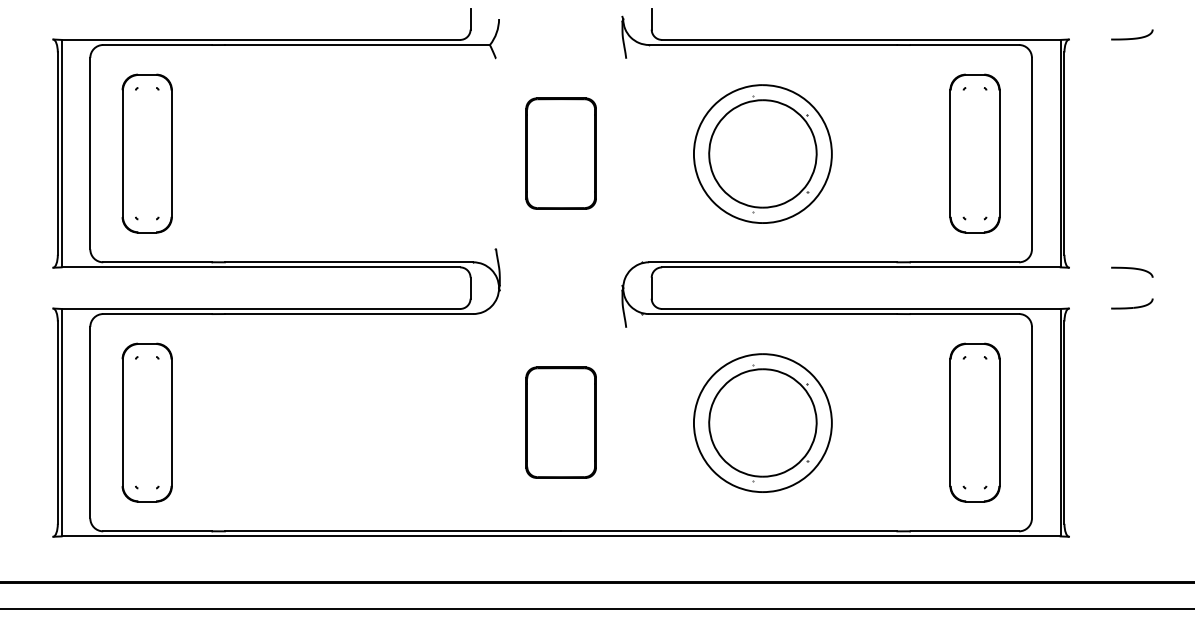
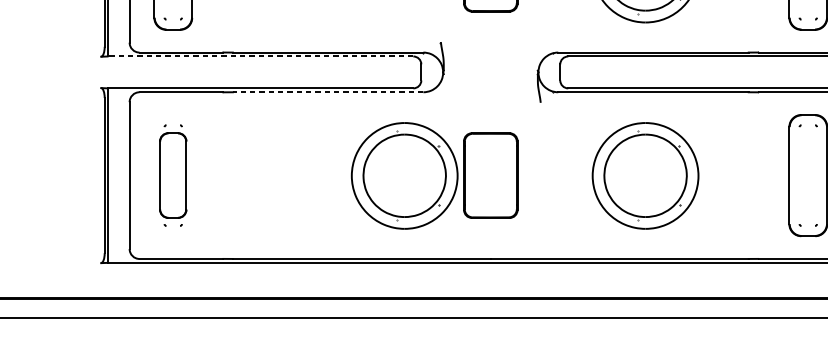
line: (260, 267) -> (260, 56), solid -> dashed
line: (348, 314) -> (327, 92), solid -> dashed
part: (146, 422) -> (172, 175), size x0.7
part: (448, 422) -> (404, 175), added

